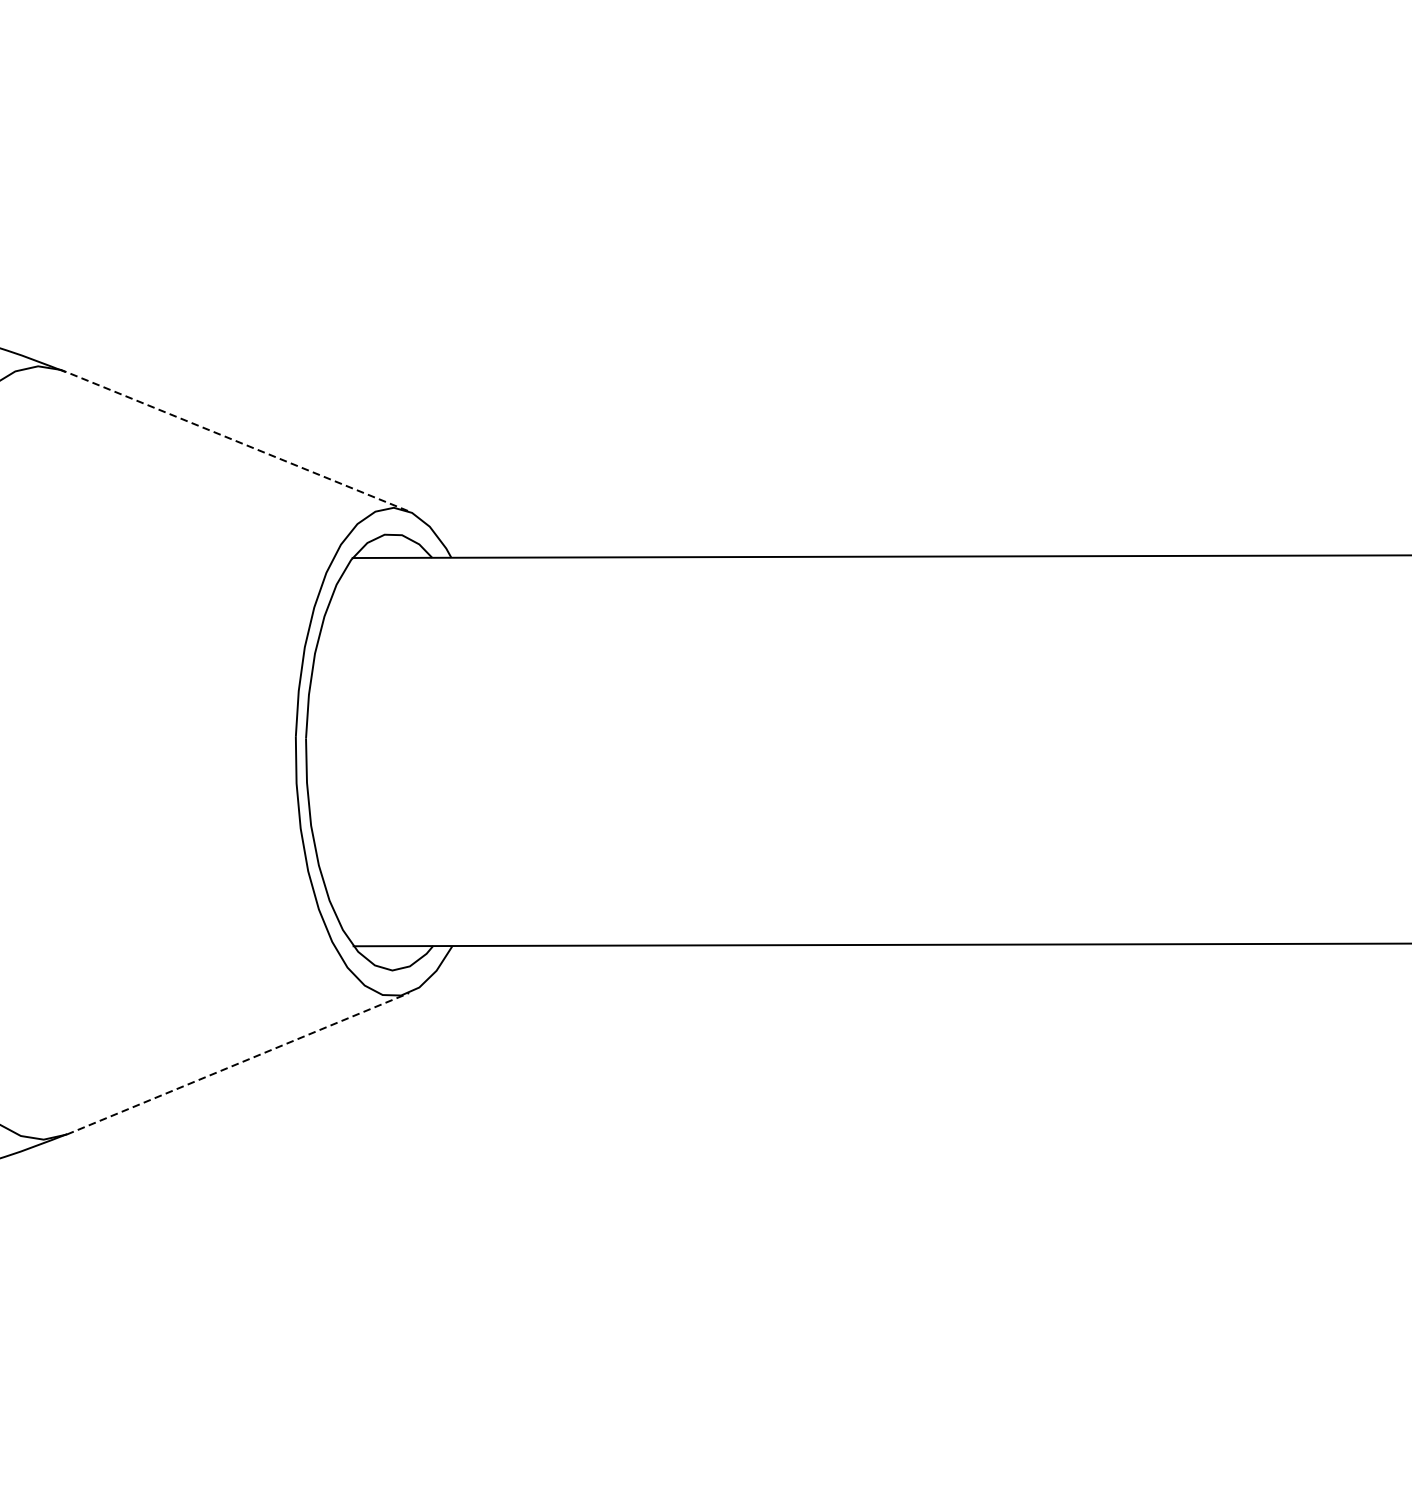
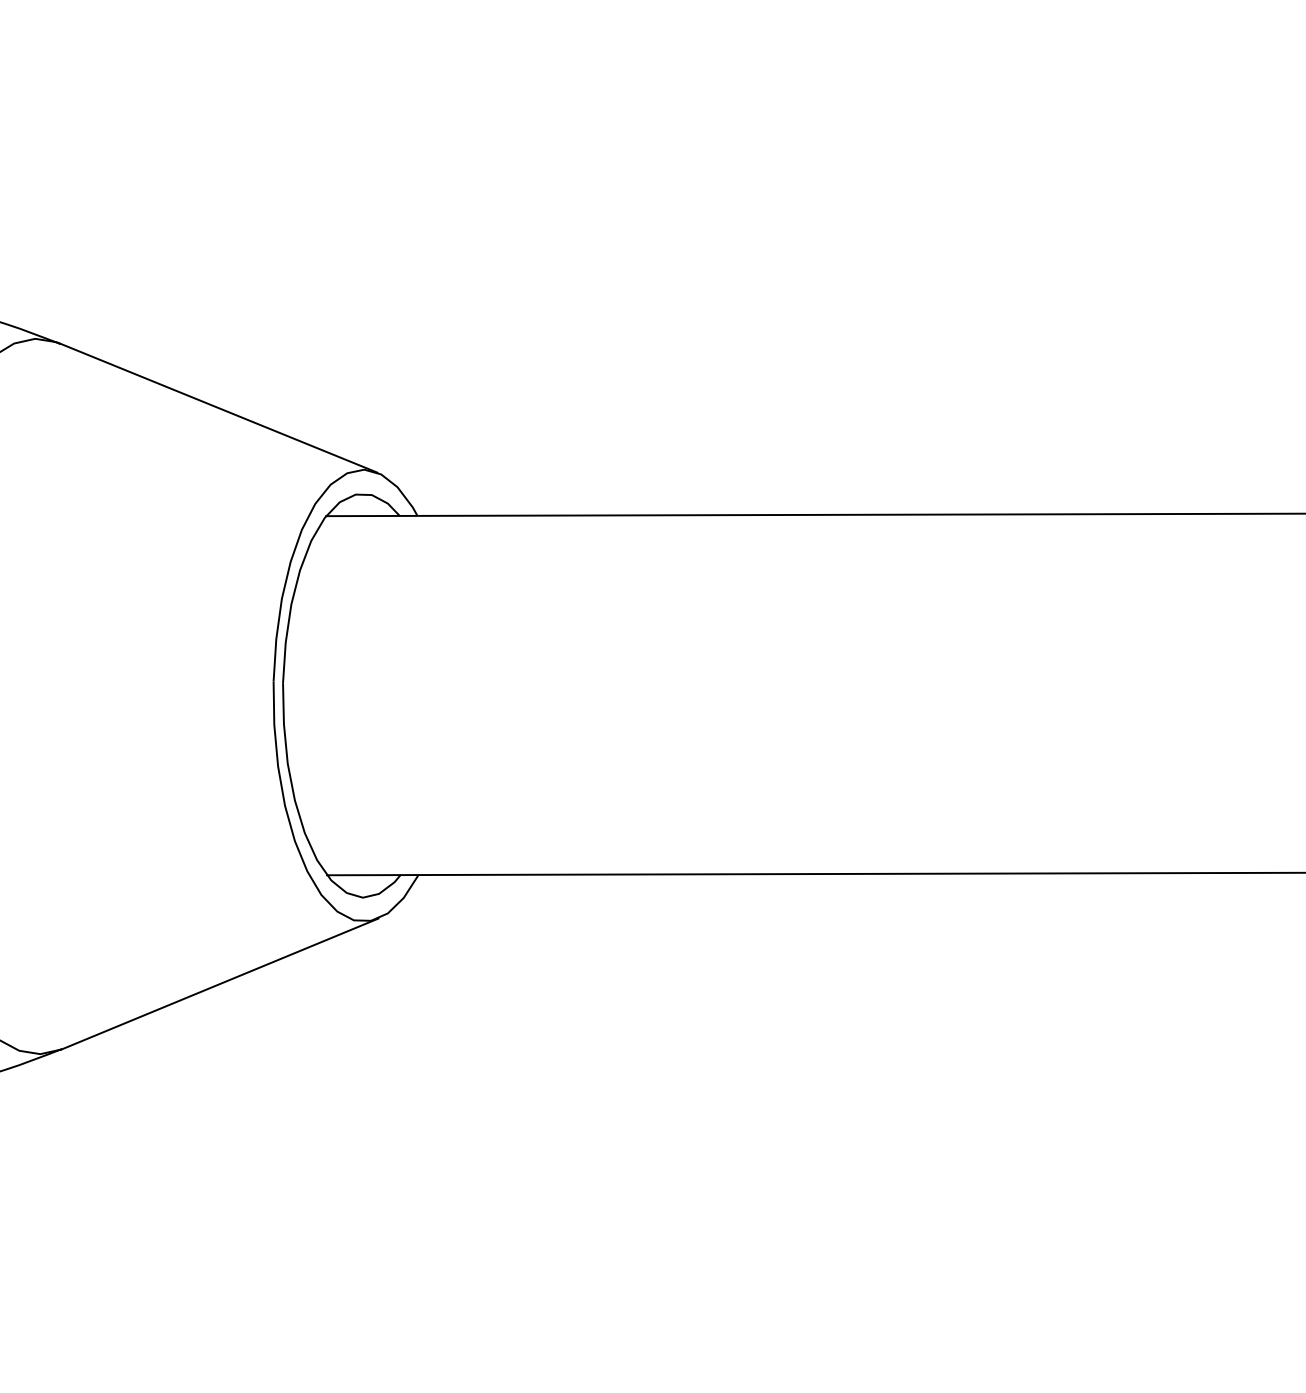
line: (236, 440) -> (218, 407), dashed -> solid
line: (238, 1063) -> (220, 983), dashed -> solid

